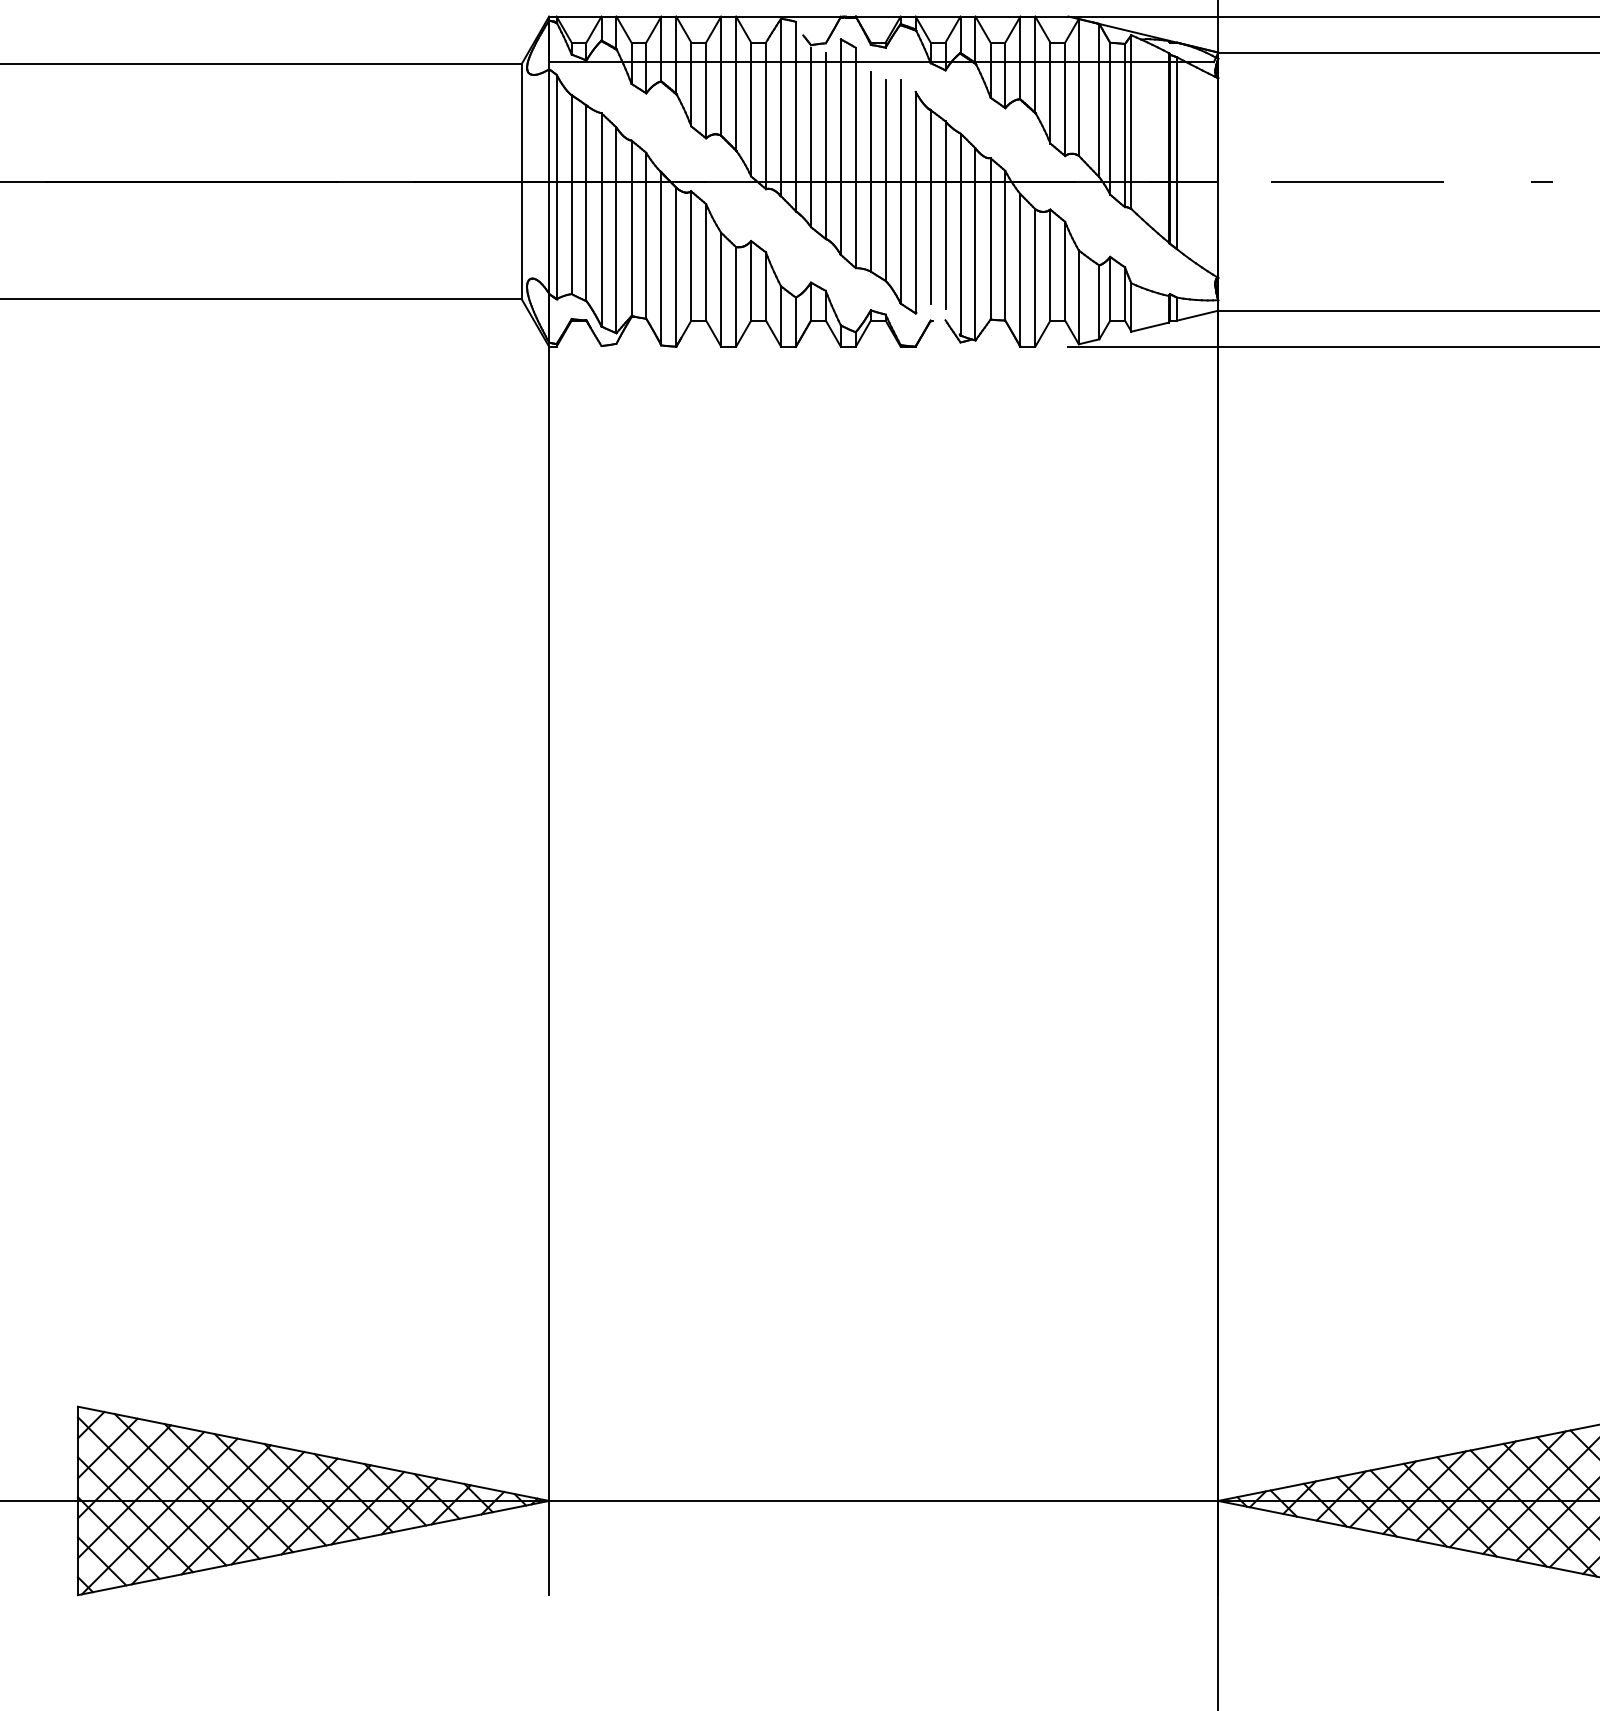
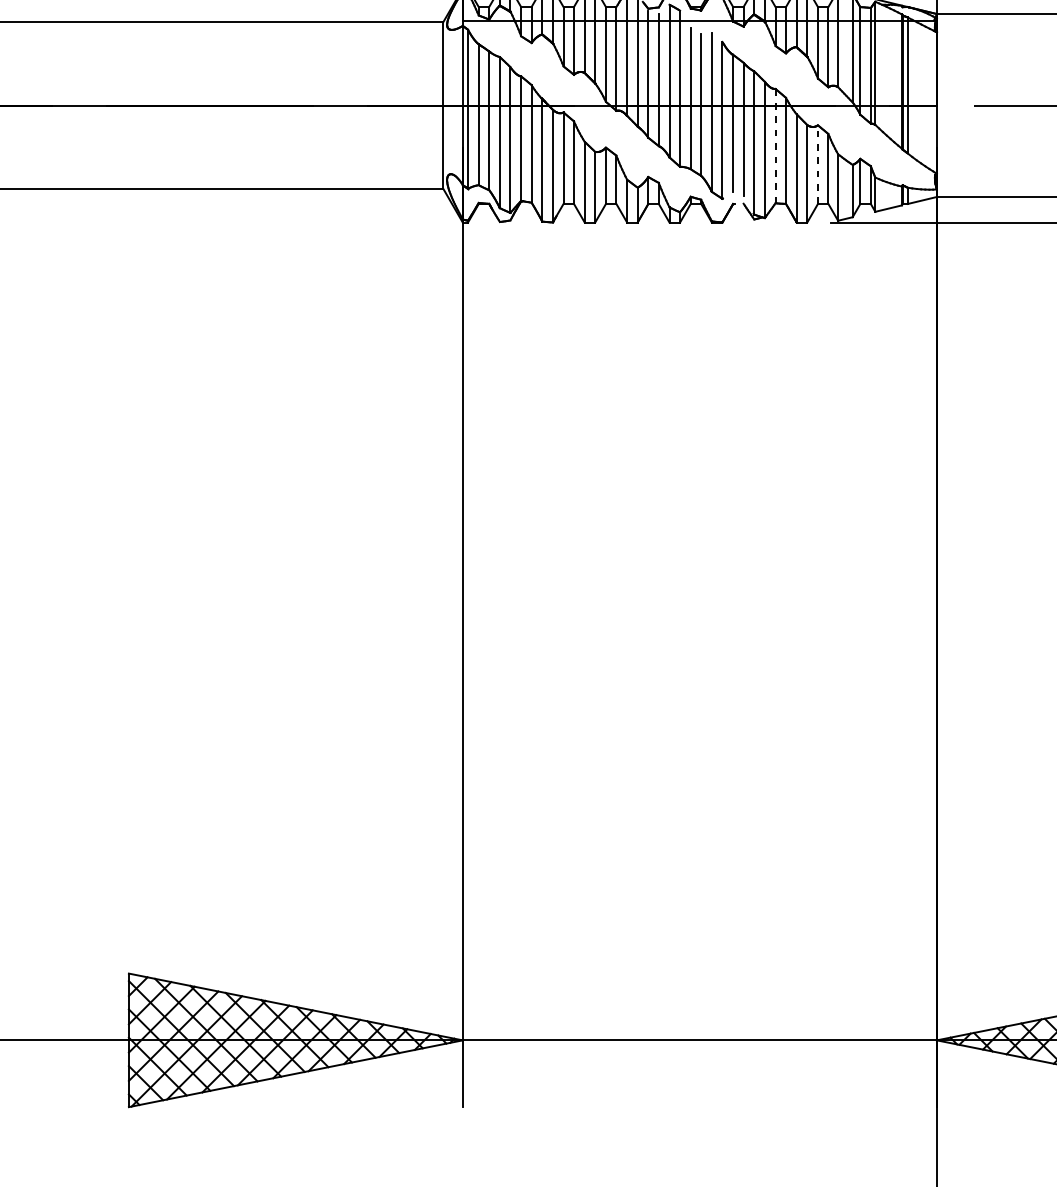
line: (990, 238) -> (775, 145), solid -> dashed
line: (1050, 265) -> (818, 164), solid -> dashed

